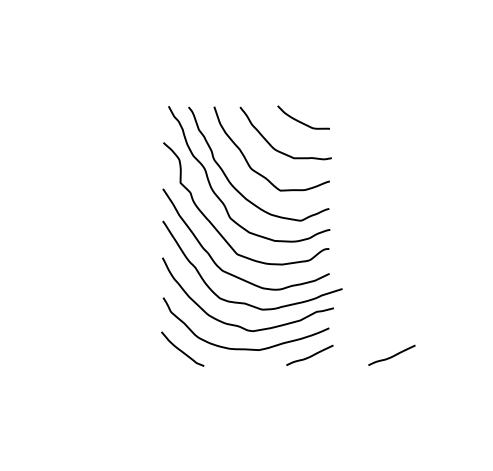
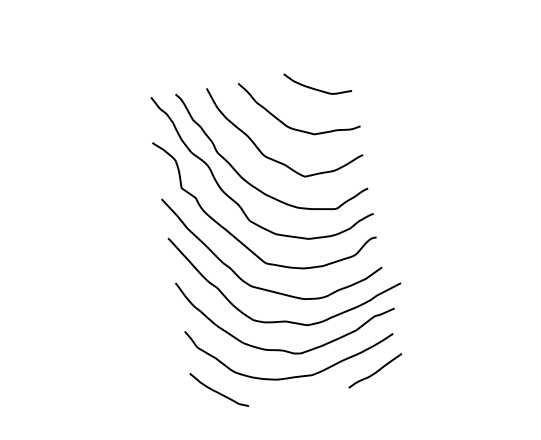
curve: (392, 355) -> (475, 353), removed

